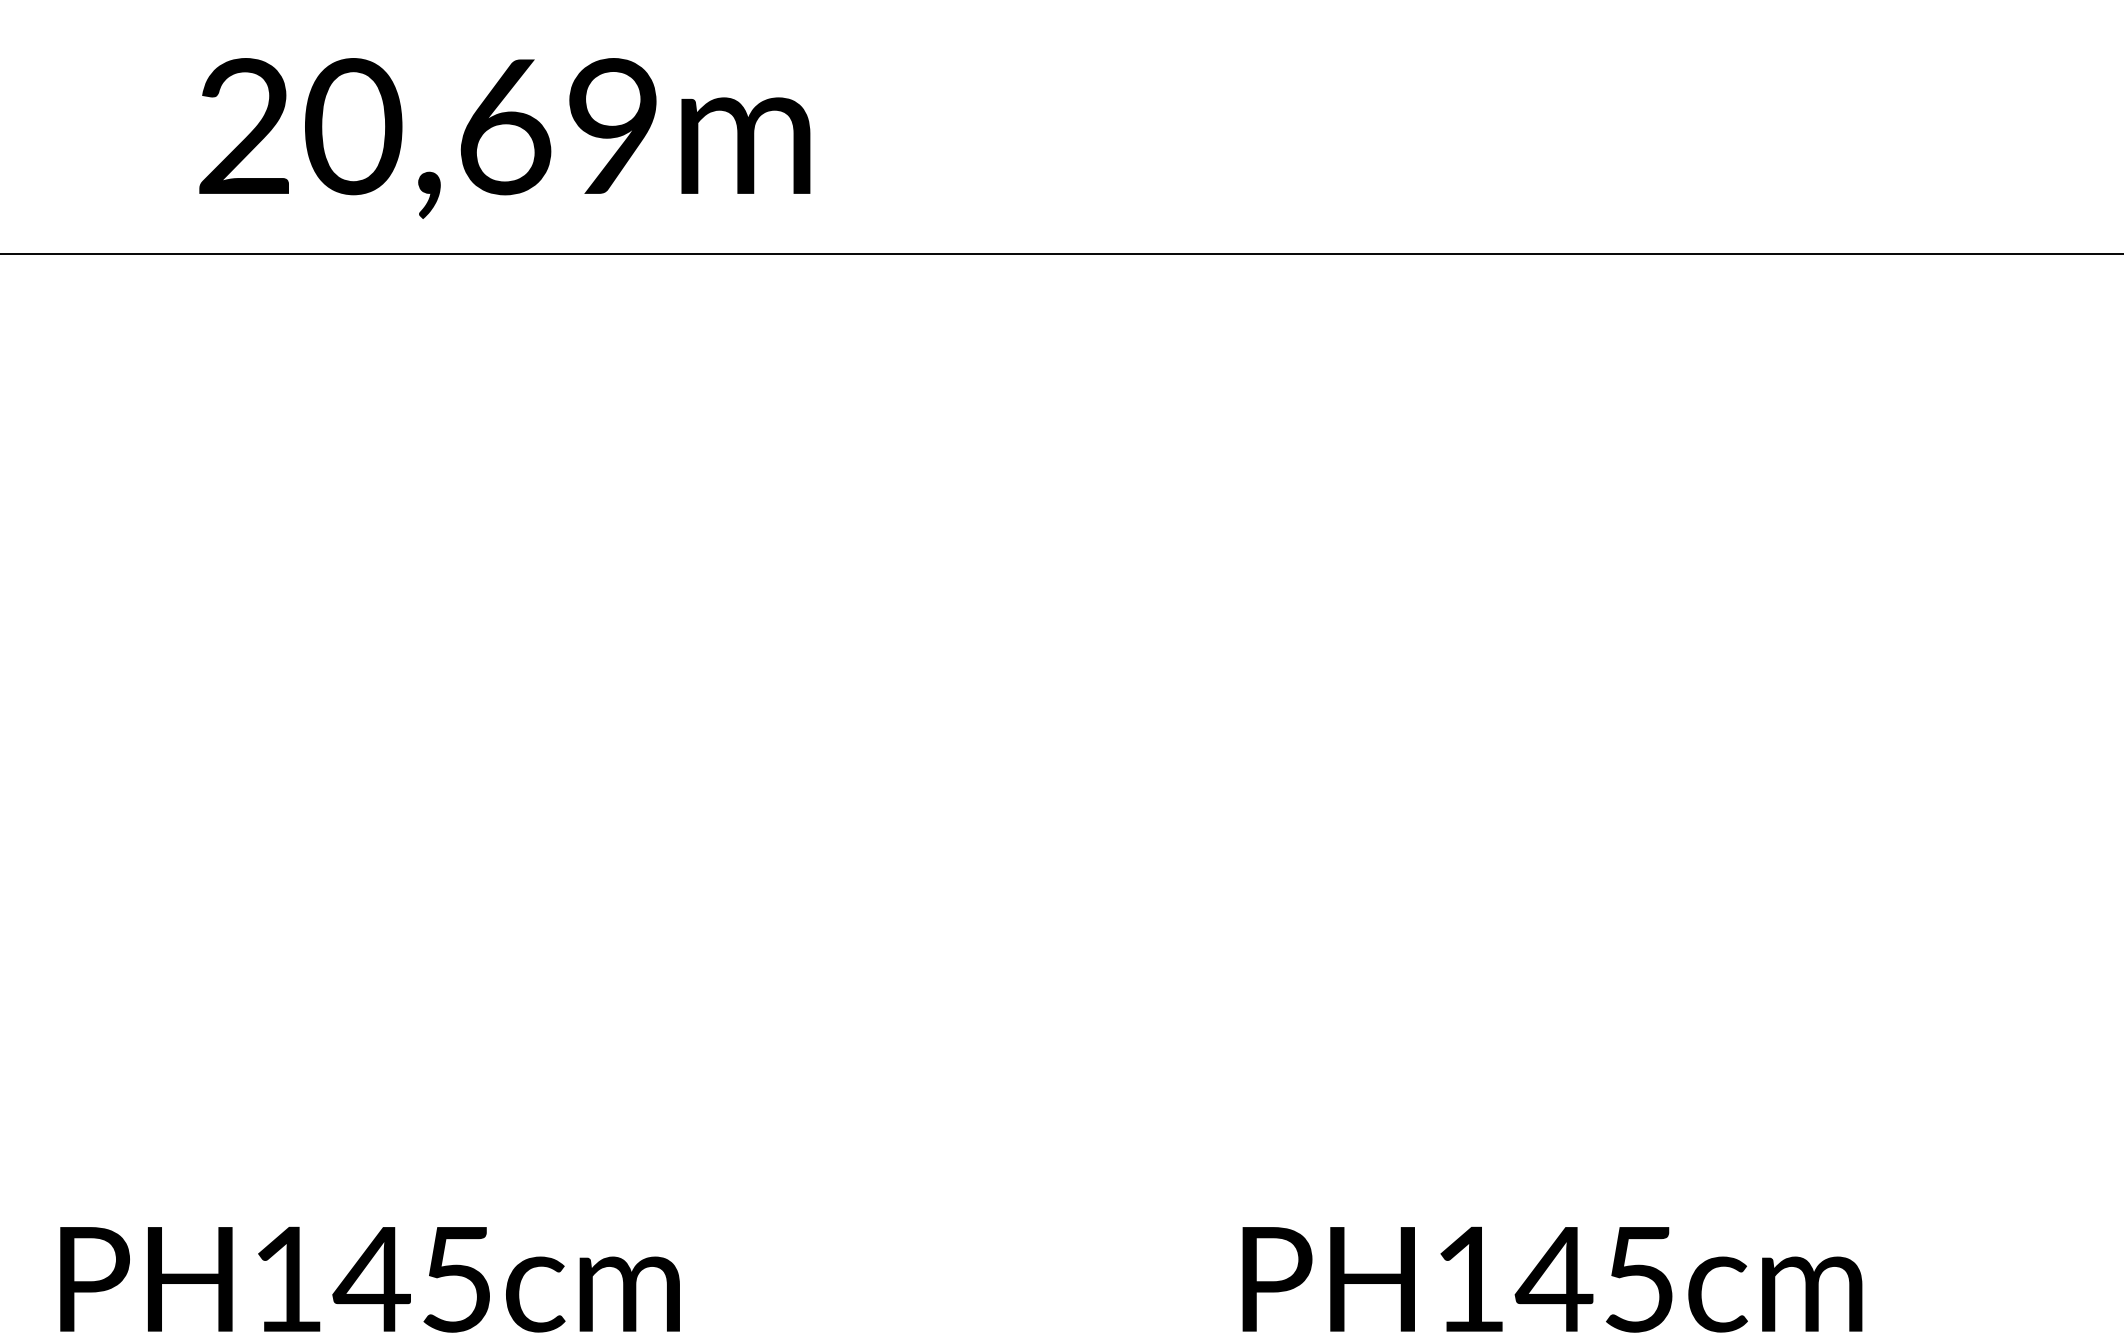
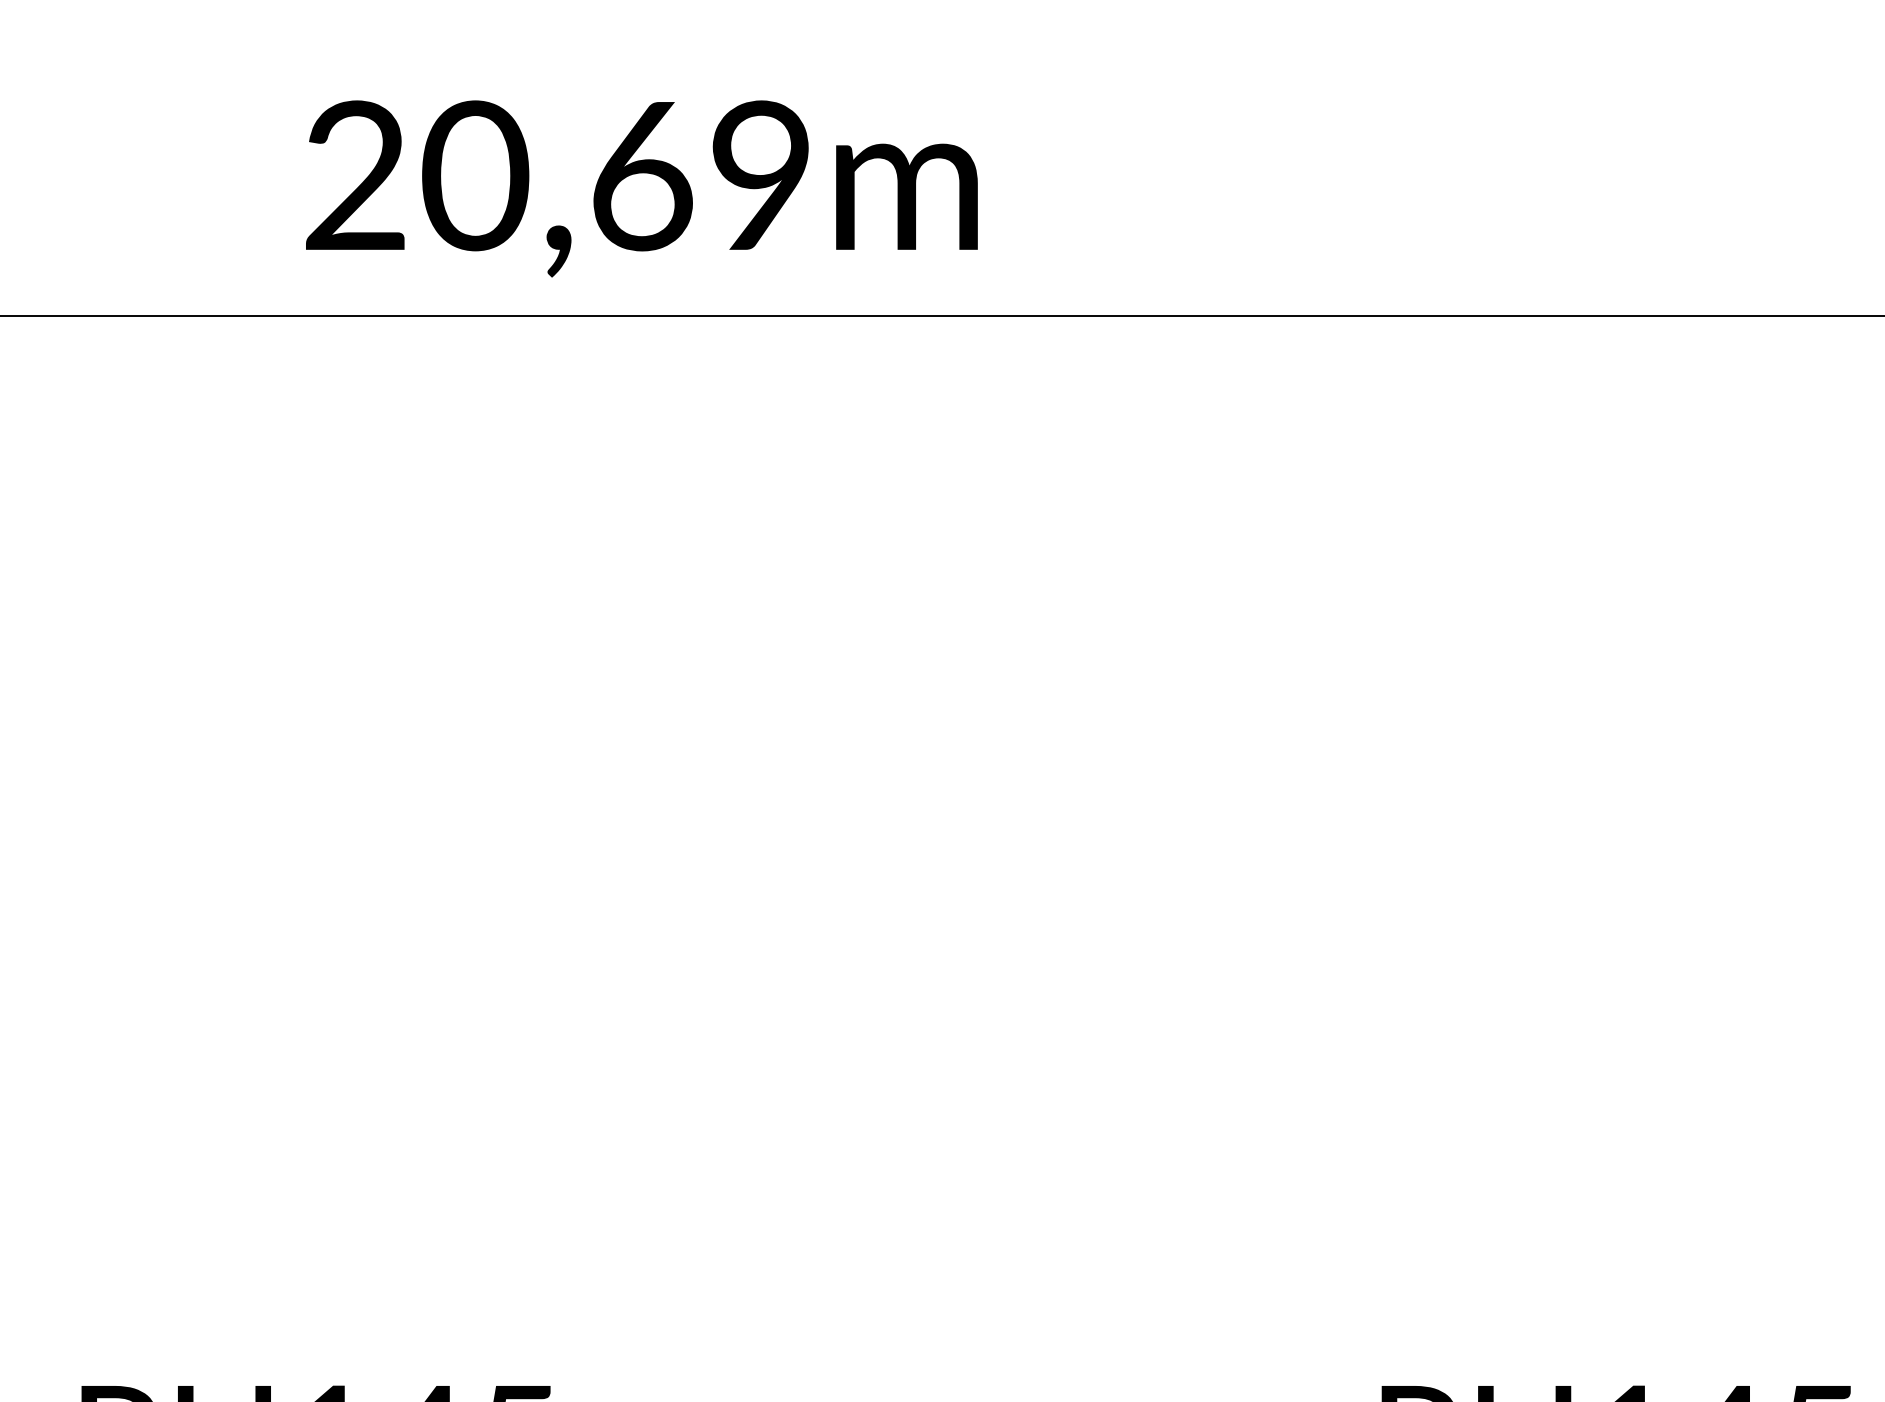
text: (504, 138) -> (641, 188), moved

